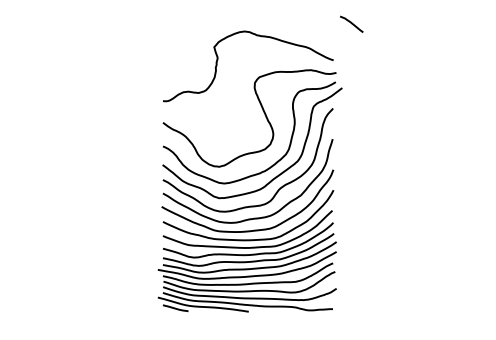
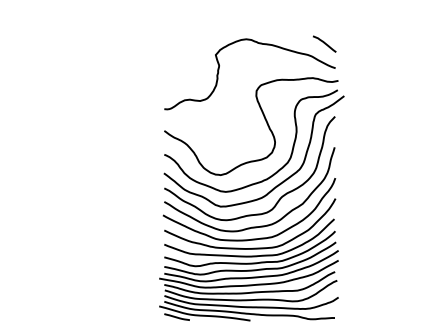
curve: (351, 23) -> (324, 43), moved

